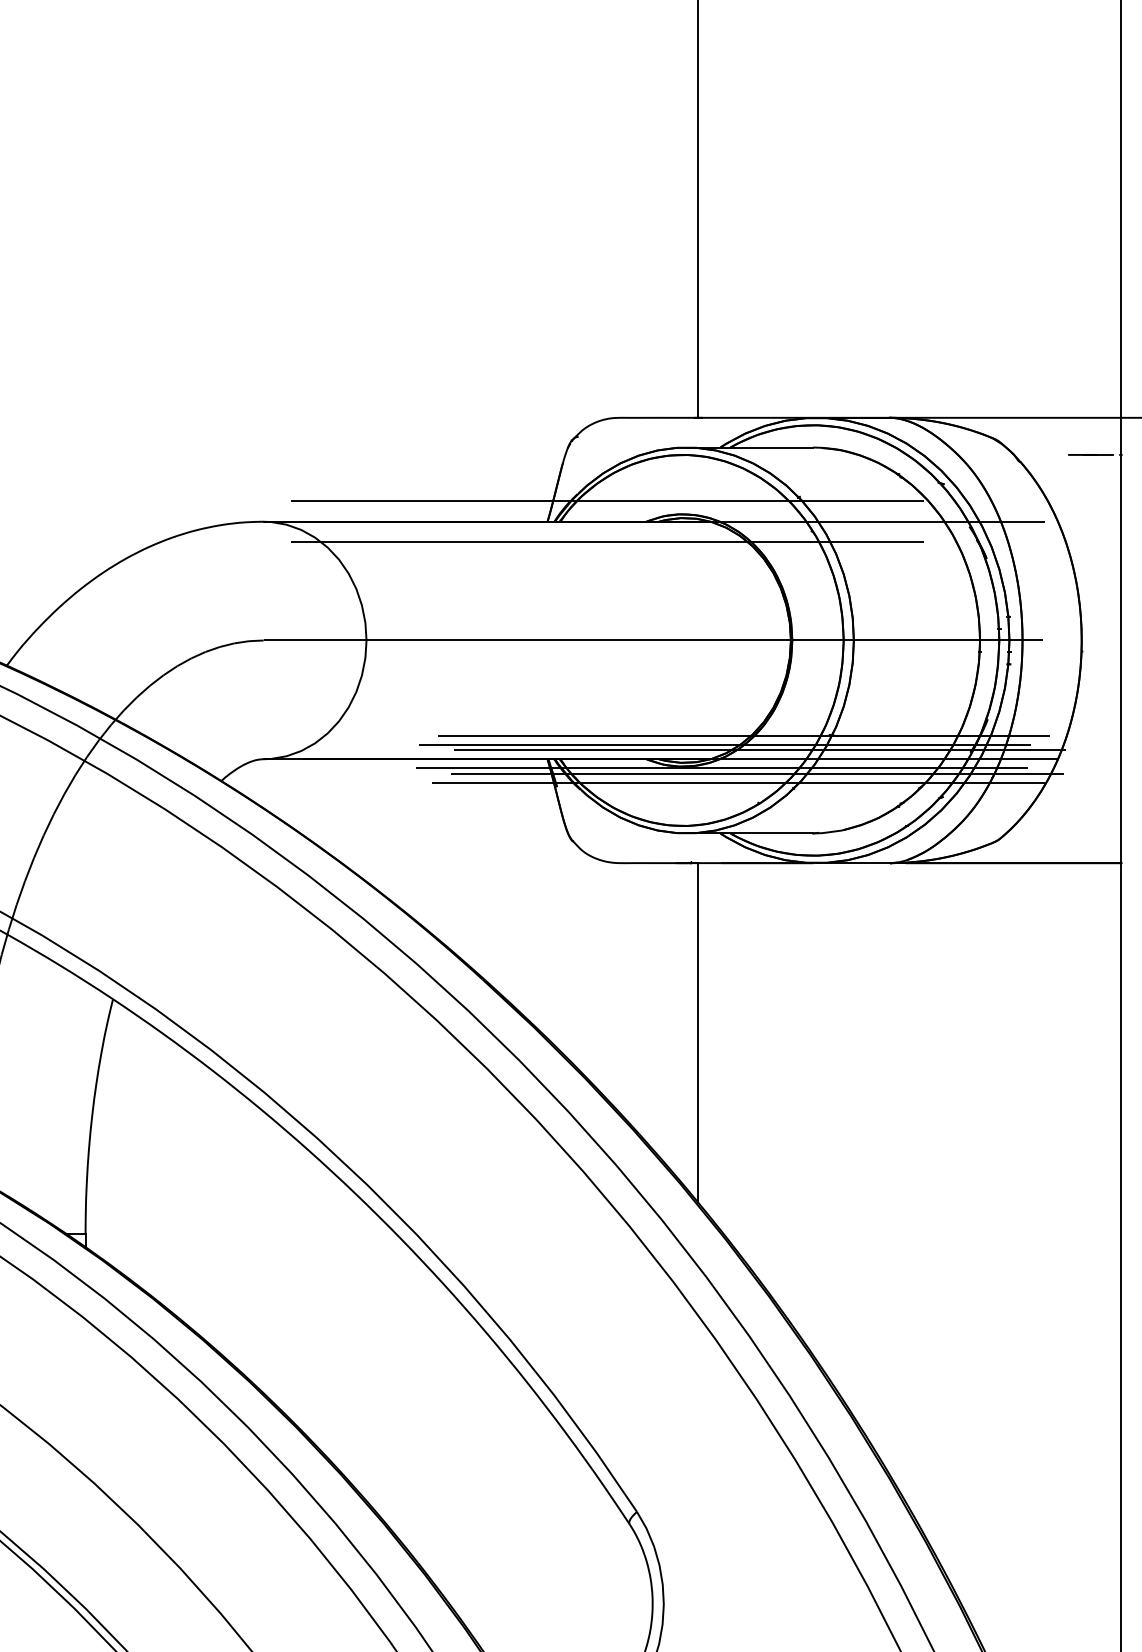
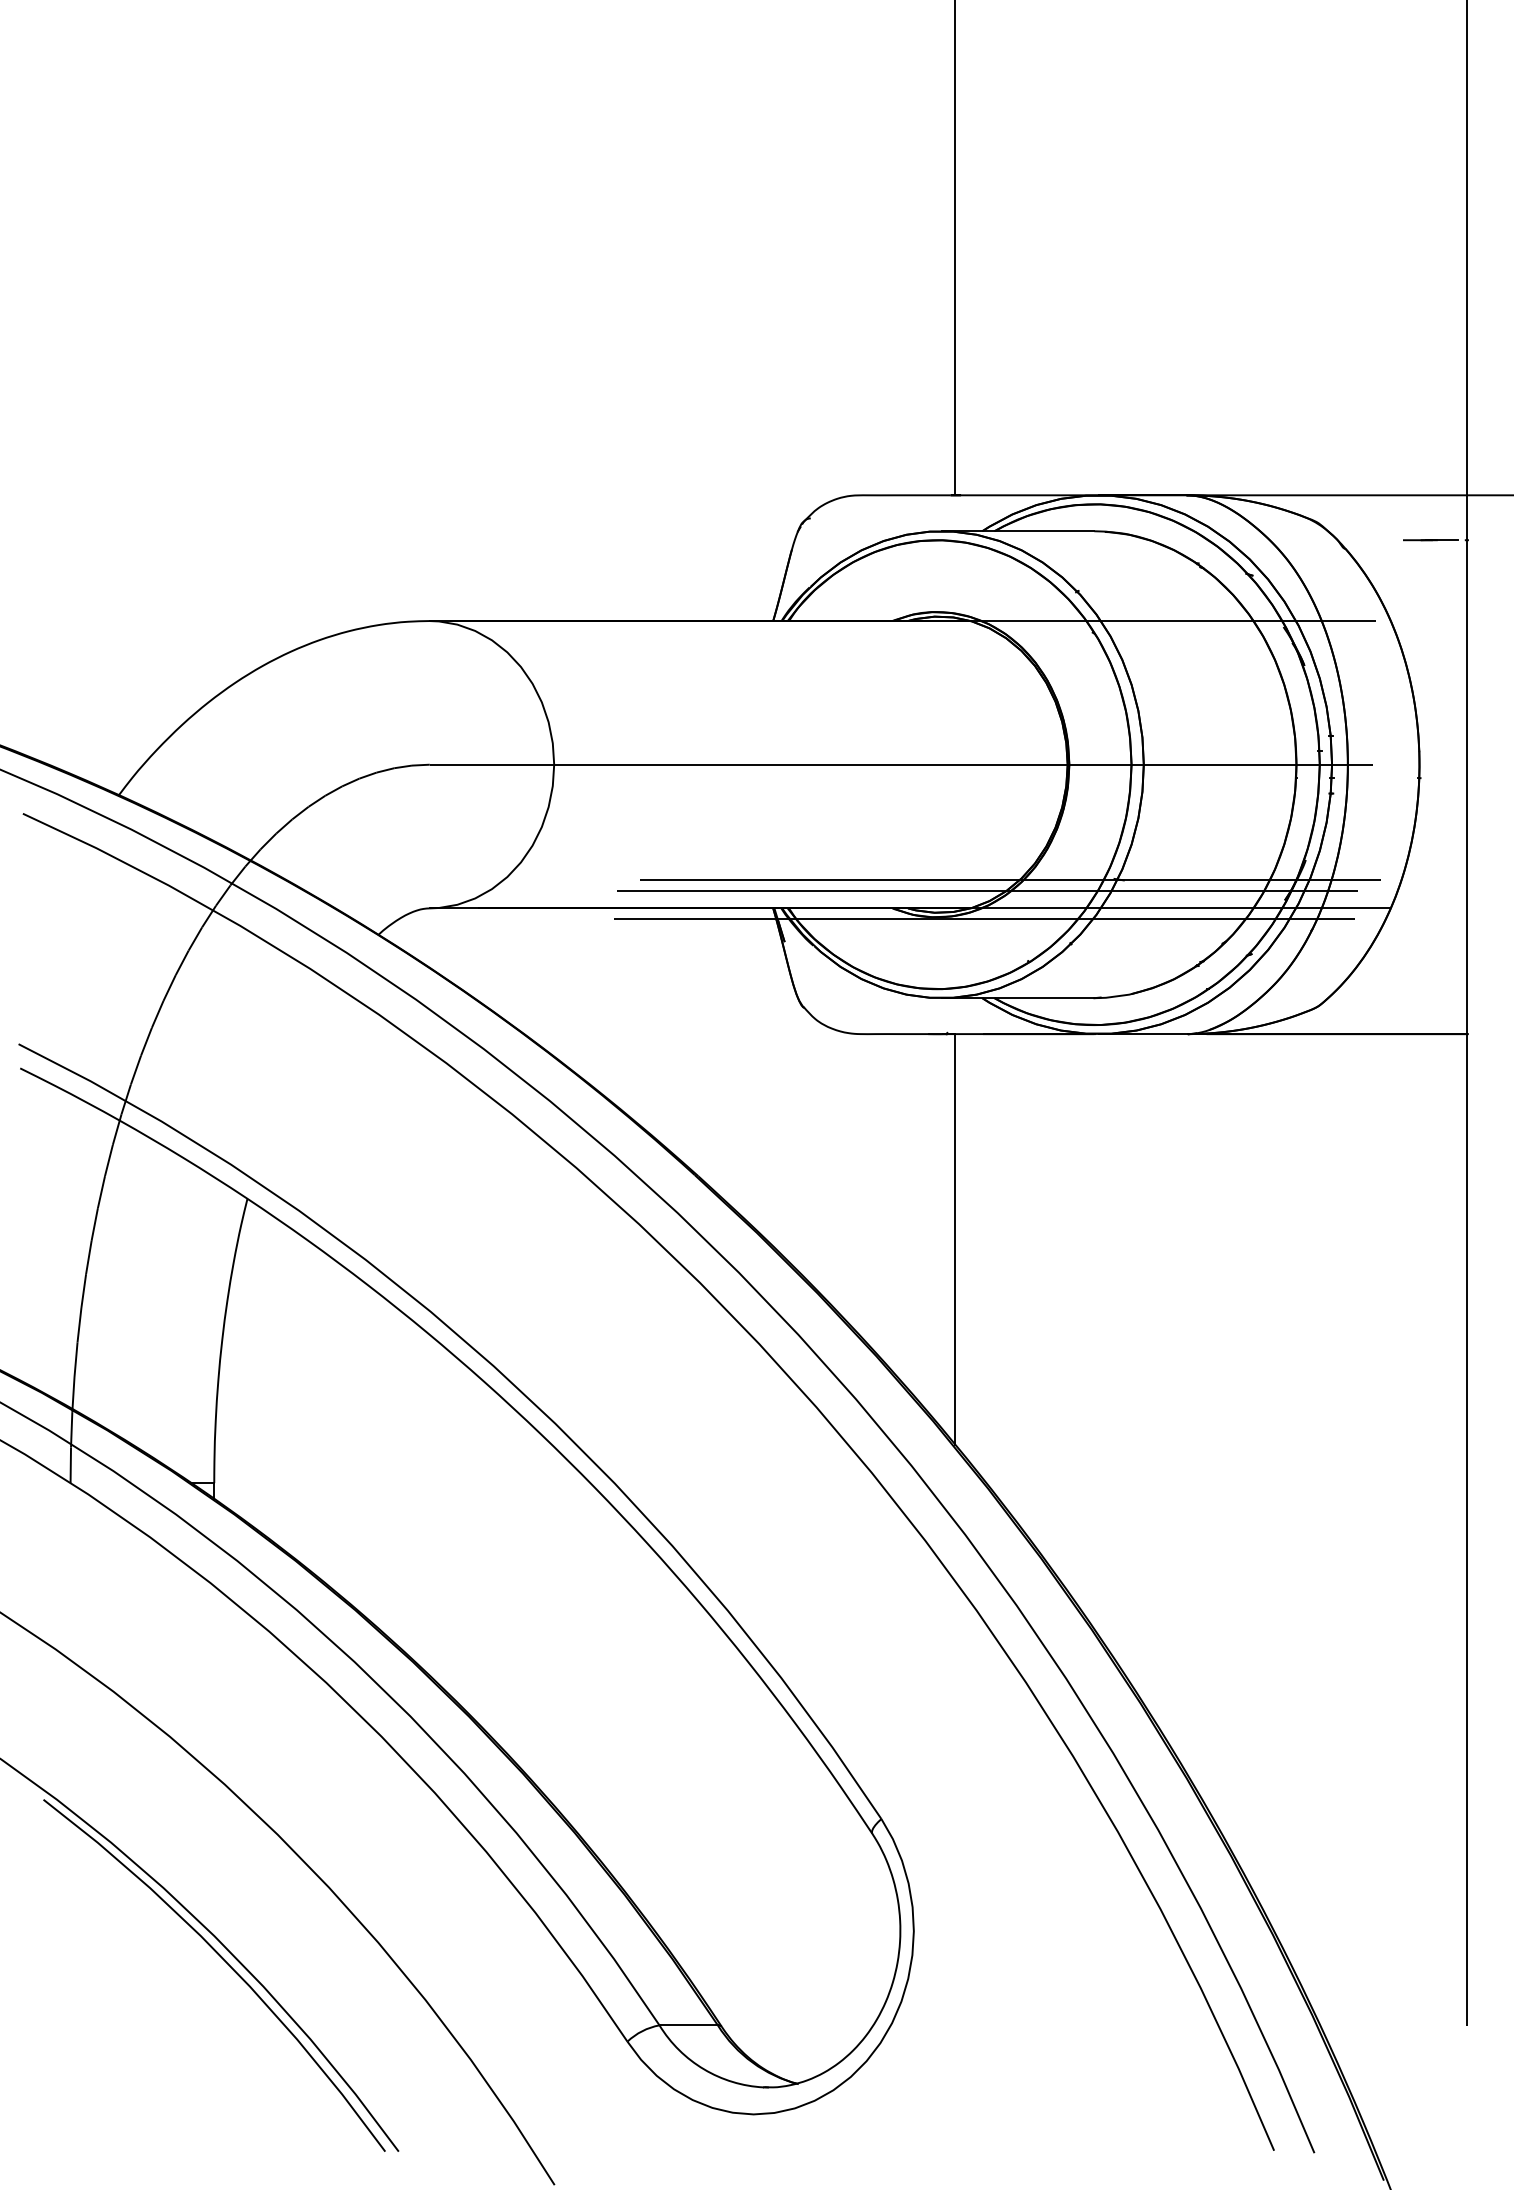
line: (607, 501) -> (845, 596), removed
line: (607, 541) -> (845, 645), removed
line: (759, 750) -> (1029, 897), removed
line: (756, 773) -> (1026, 925), removed
line: (737, 782) -> (1003, 936), removed

